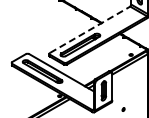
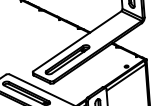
line: (90, 29) -> (77, 40), dashed -> solid

